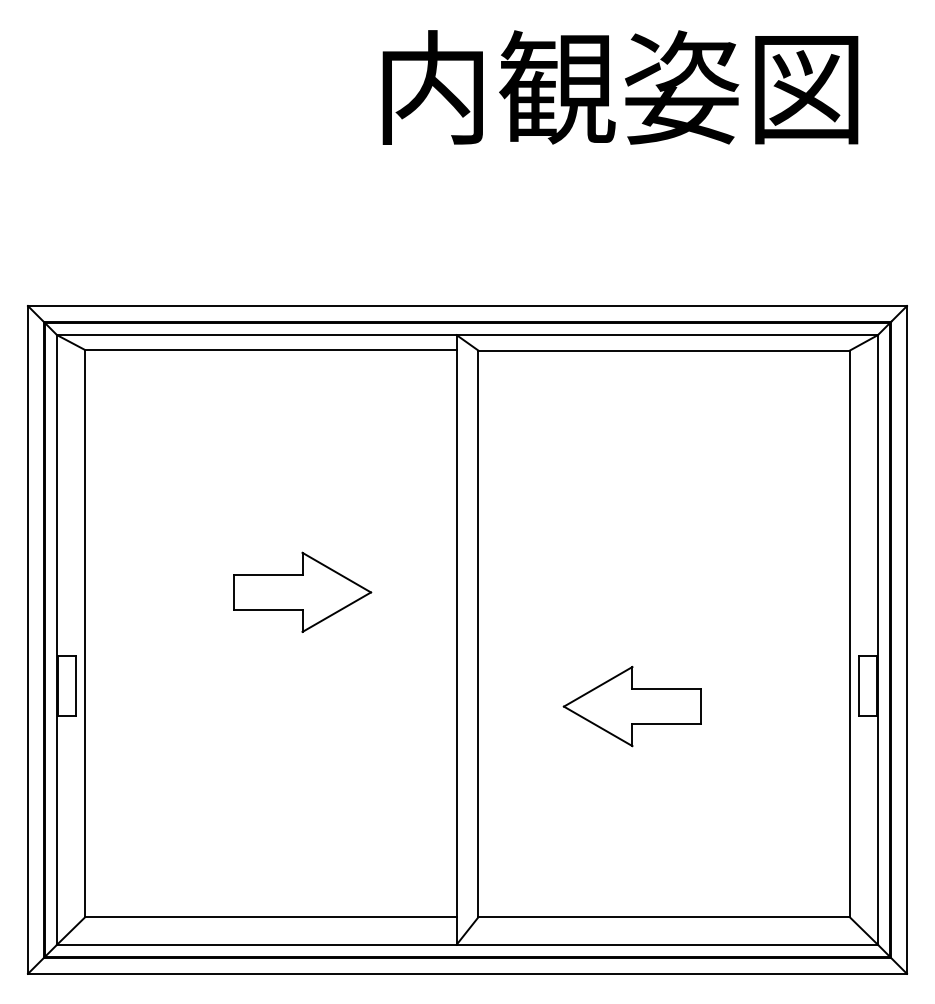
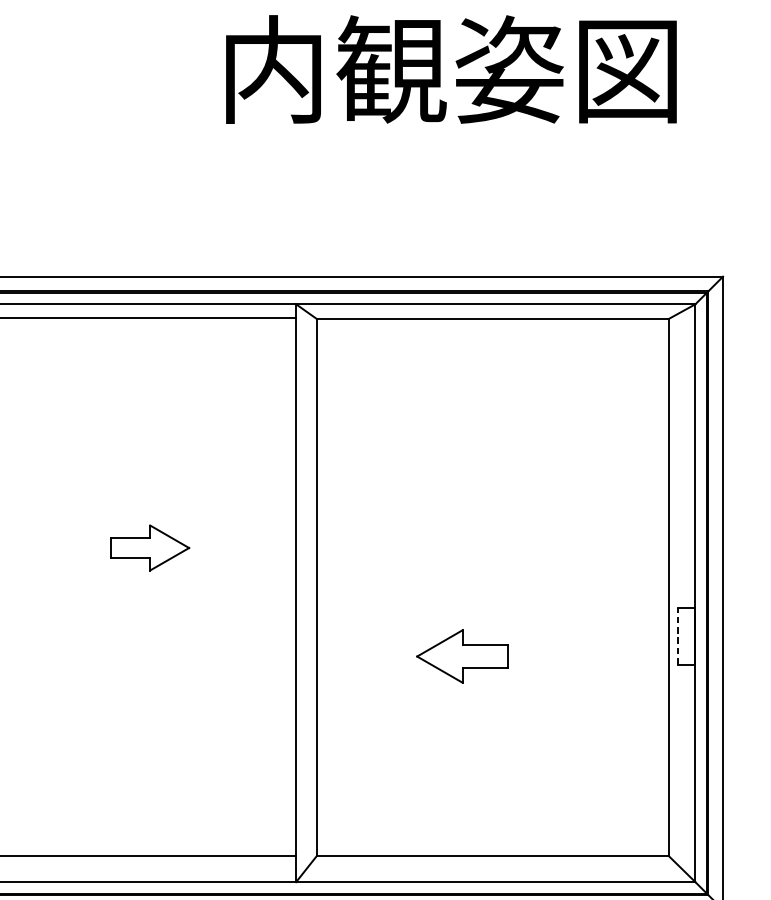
part: (302, 591) -> (149, 547), size x0.6
line: (859, 685) -> (678, 636), solid -> dashed
part: (631, 706) -> (461, 656), size x0.7

